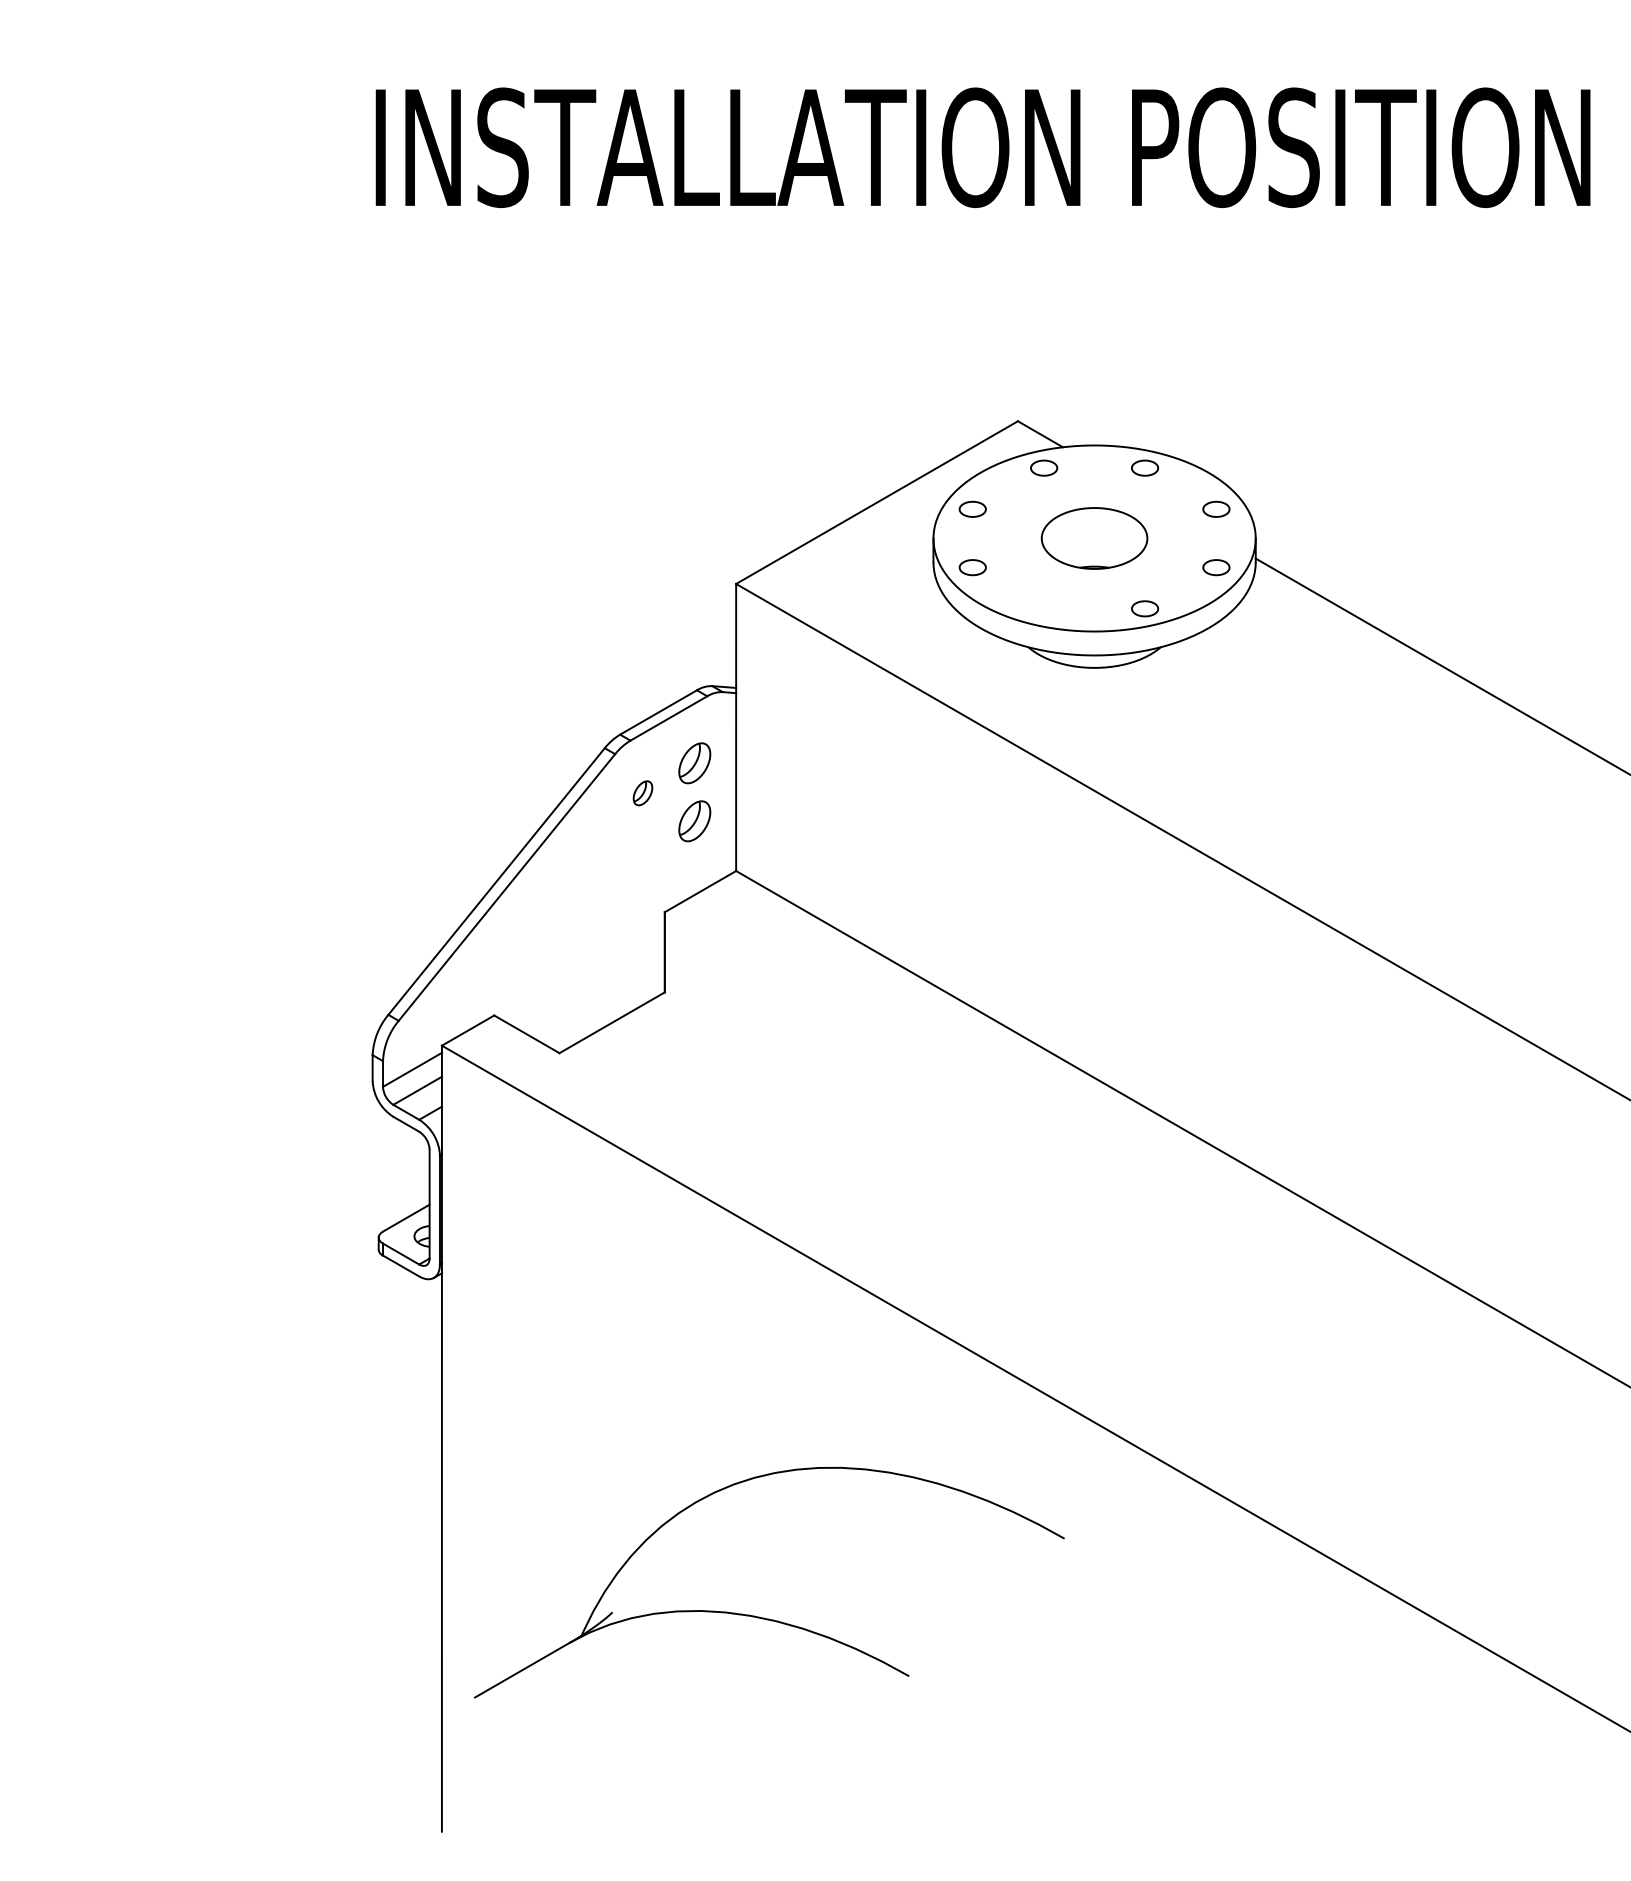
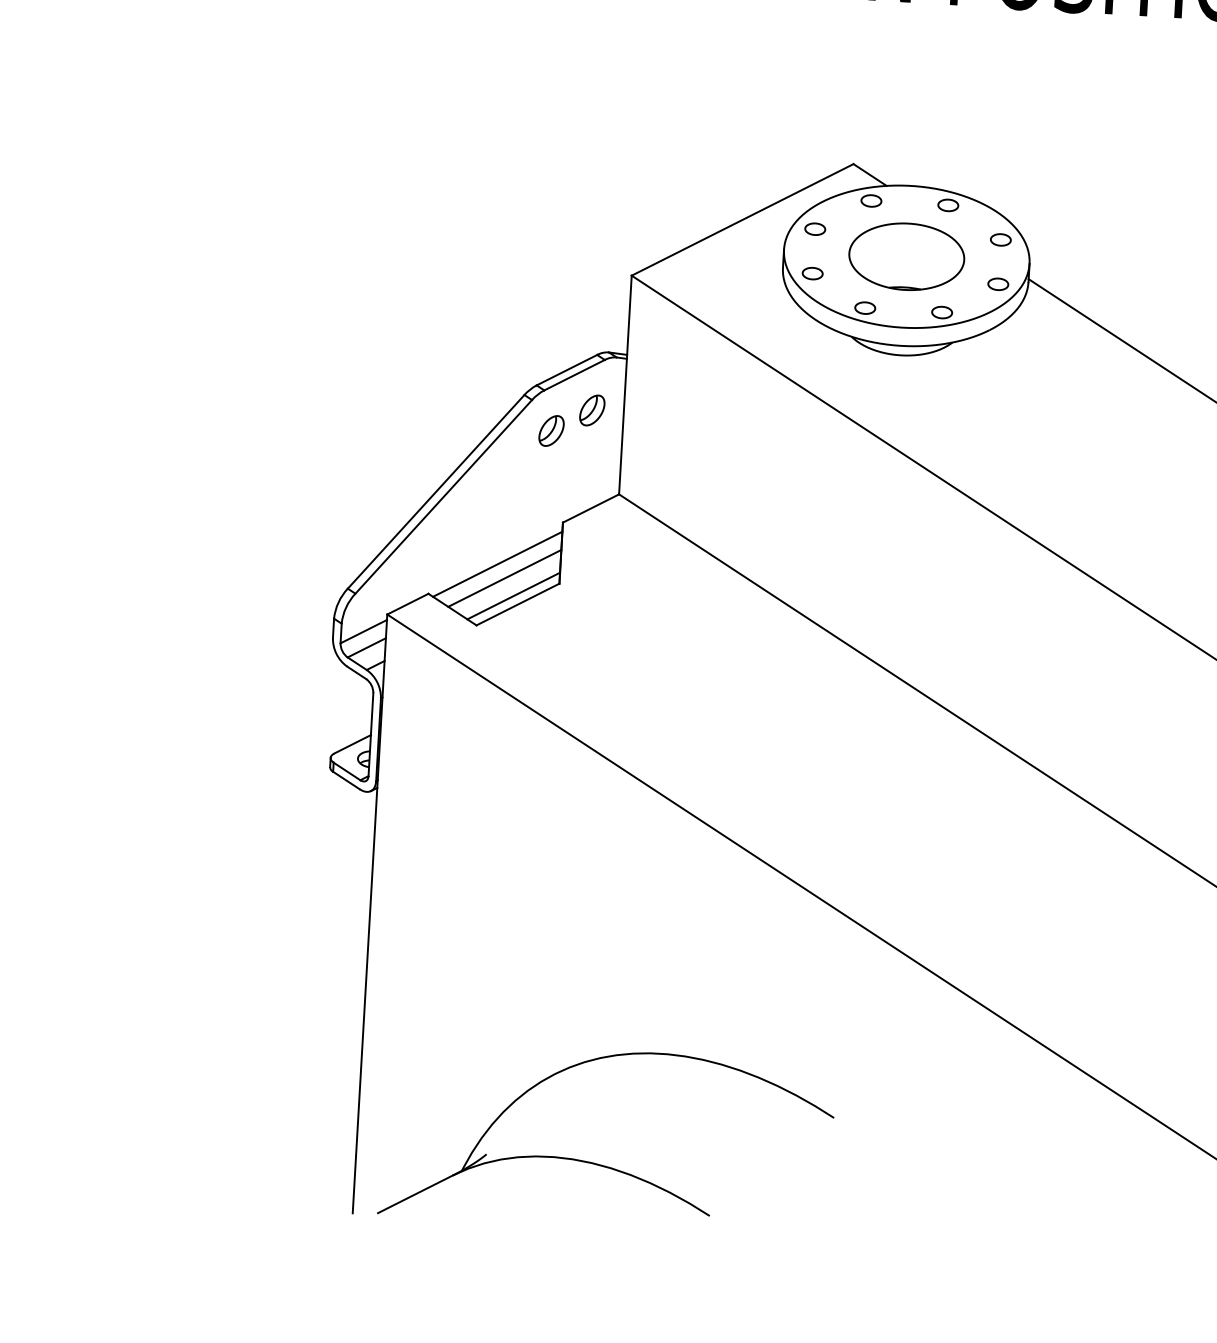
part: (1094, 538) -> (906, 256), size x1.43
part: (1044, 608) -> (865, 307), added
part: (642, 793) -> (551, 431), size x1.67
part: (694, 821) -> (589, 454), removed
line: (582, 971) -> (497, 564), added
line: (592, 989) -> (504, 578), added
line: (605, 1012) -> (513, 596), added
part: (759, 1616) -> (598, 1163), moved

